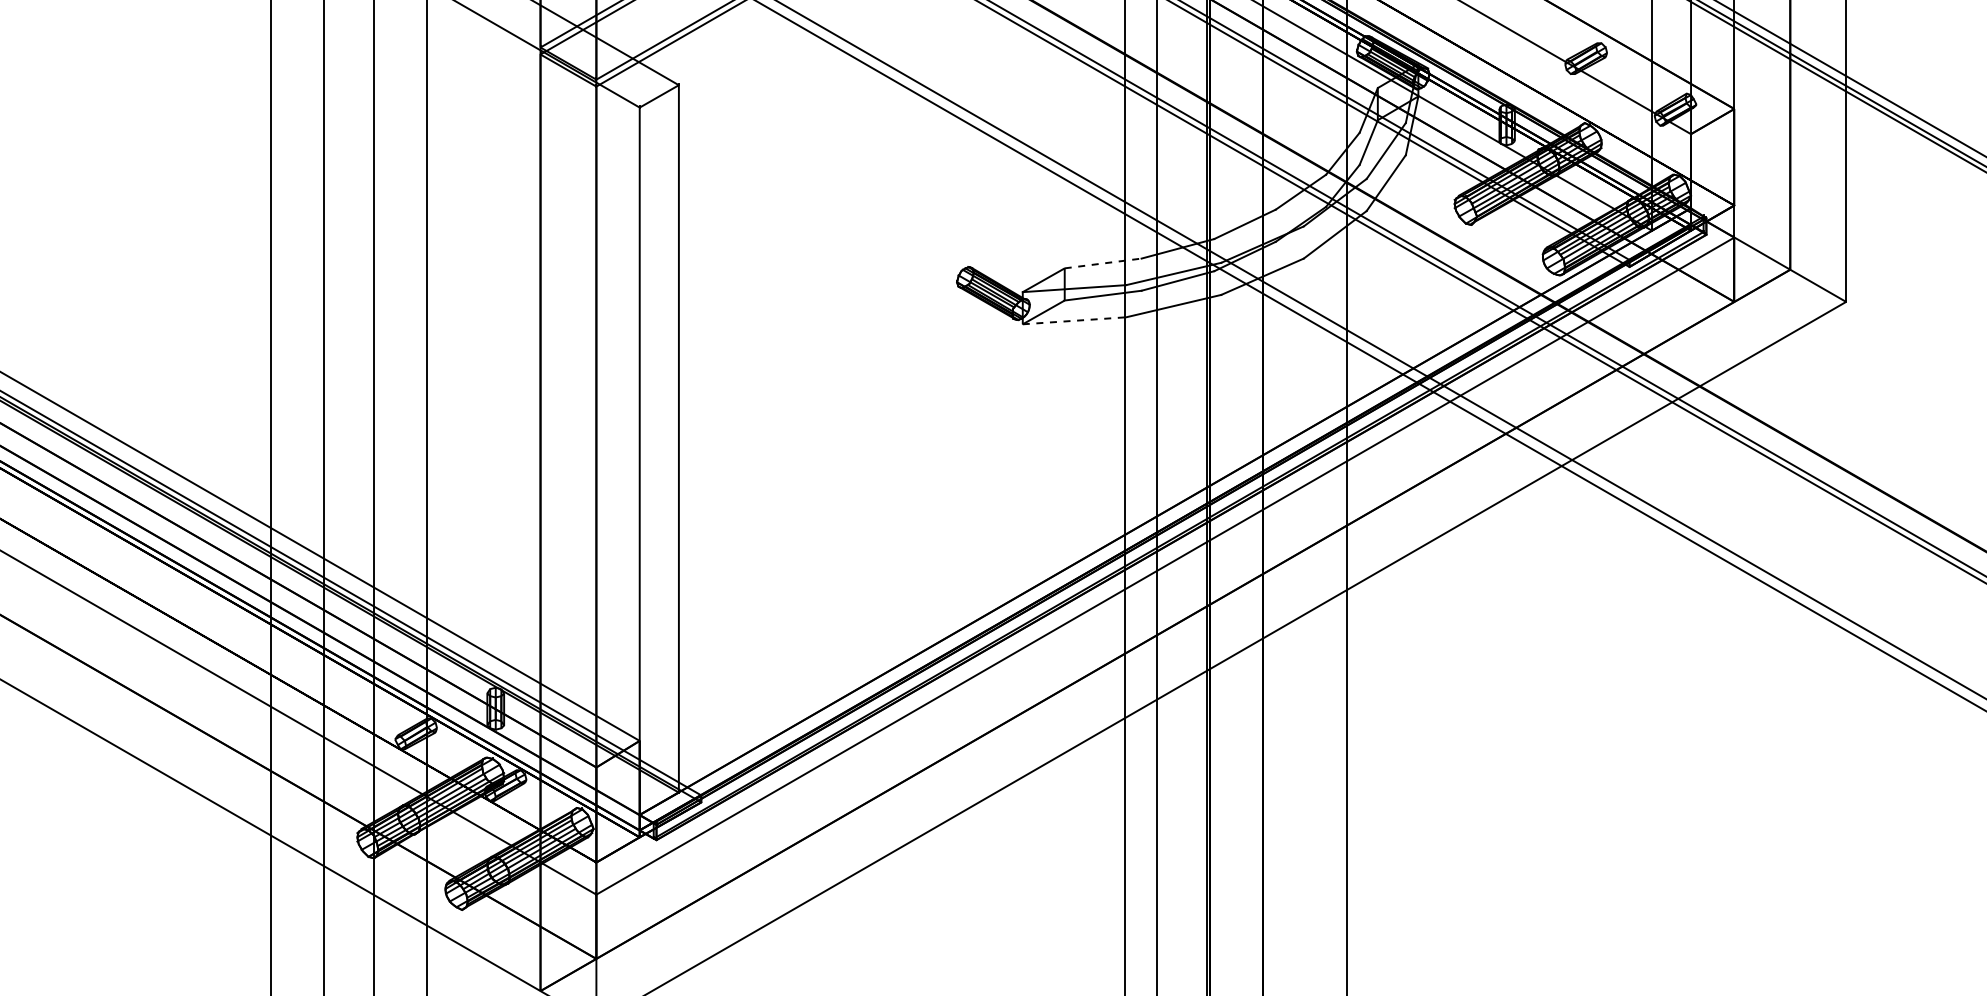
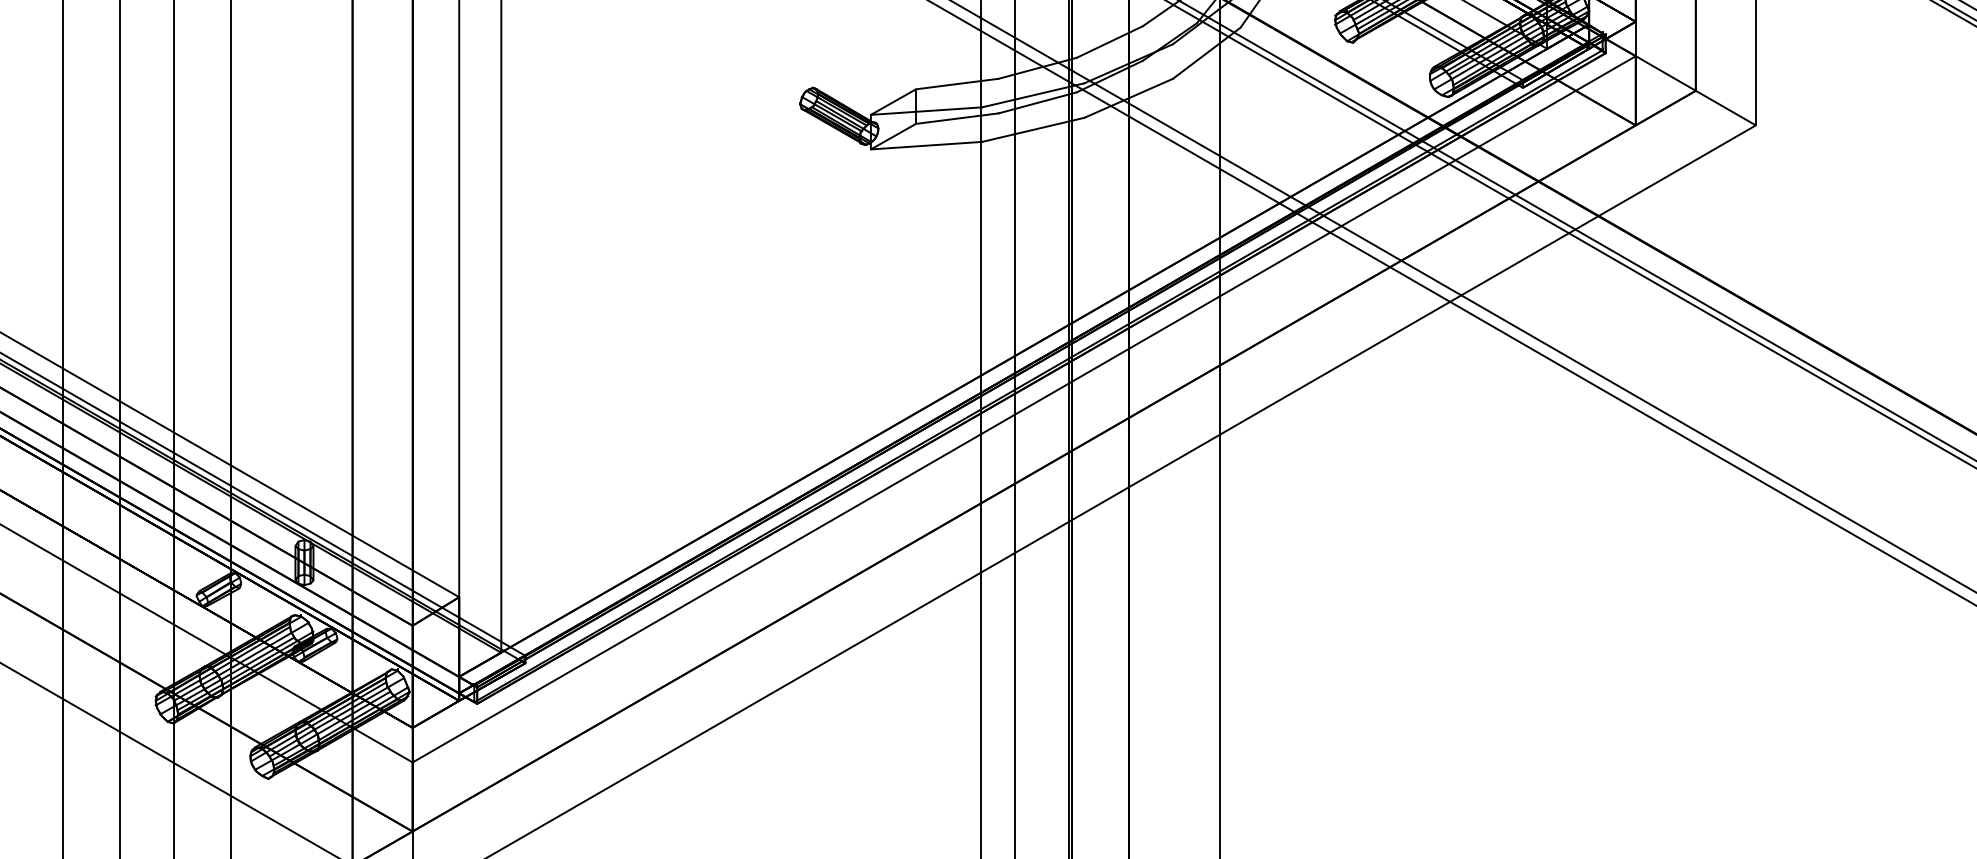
line: (1103, 263) -> (957, 84), dashed -> solid
line: (1074, 320) -> (926, 145), dashed -> solid

